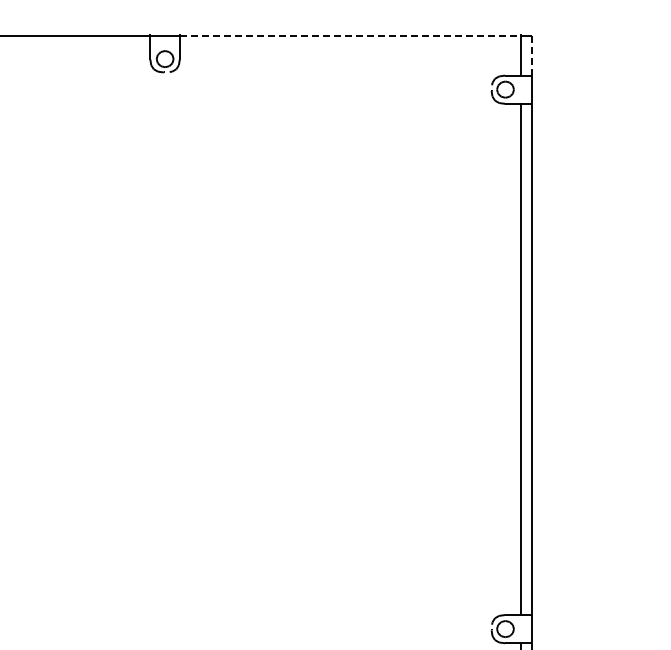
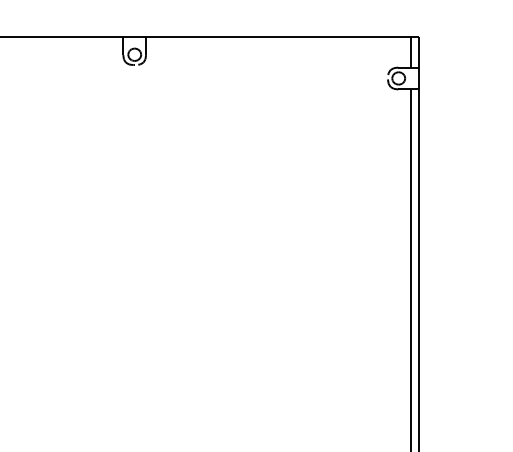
line: (350, 36) -> (278, 37), dashed -> solid
line: (531, 55) -> (418, 51), dashed -> solid

